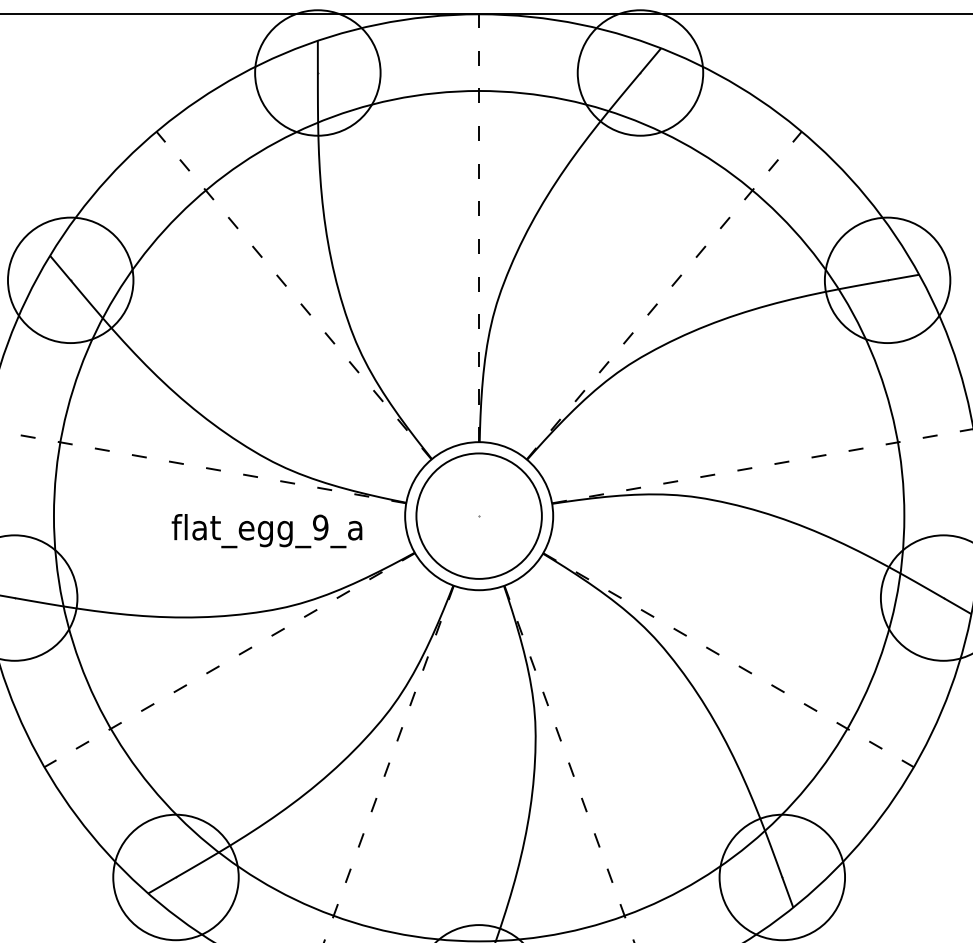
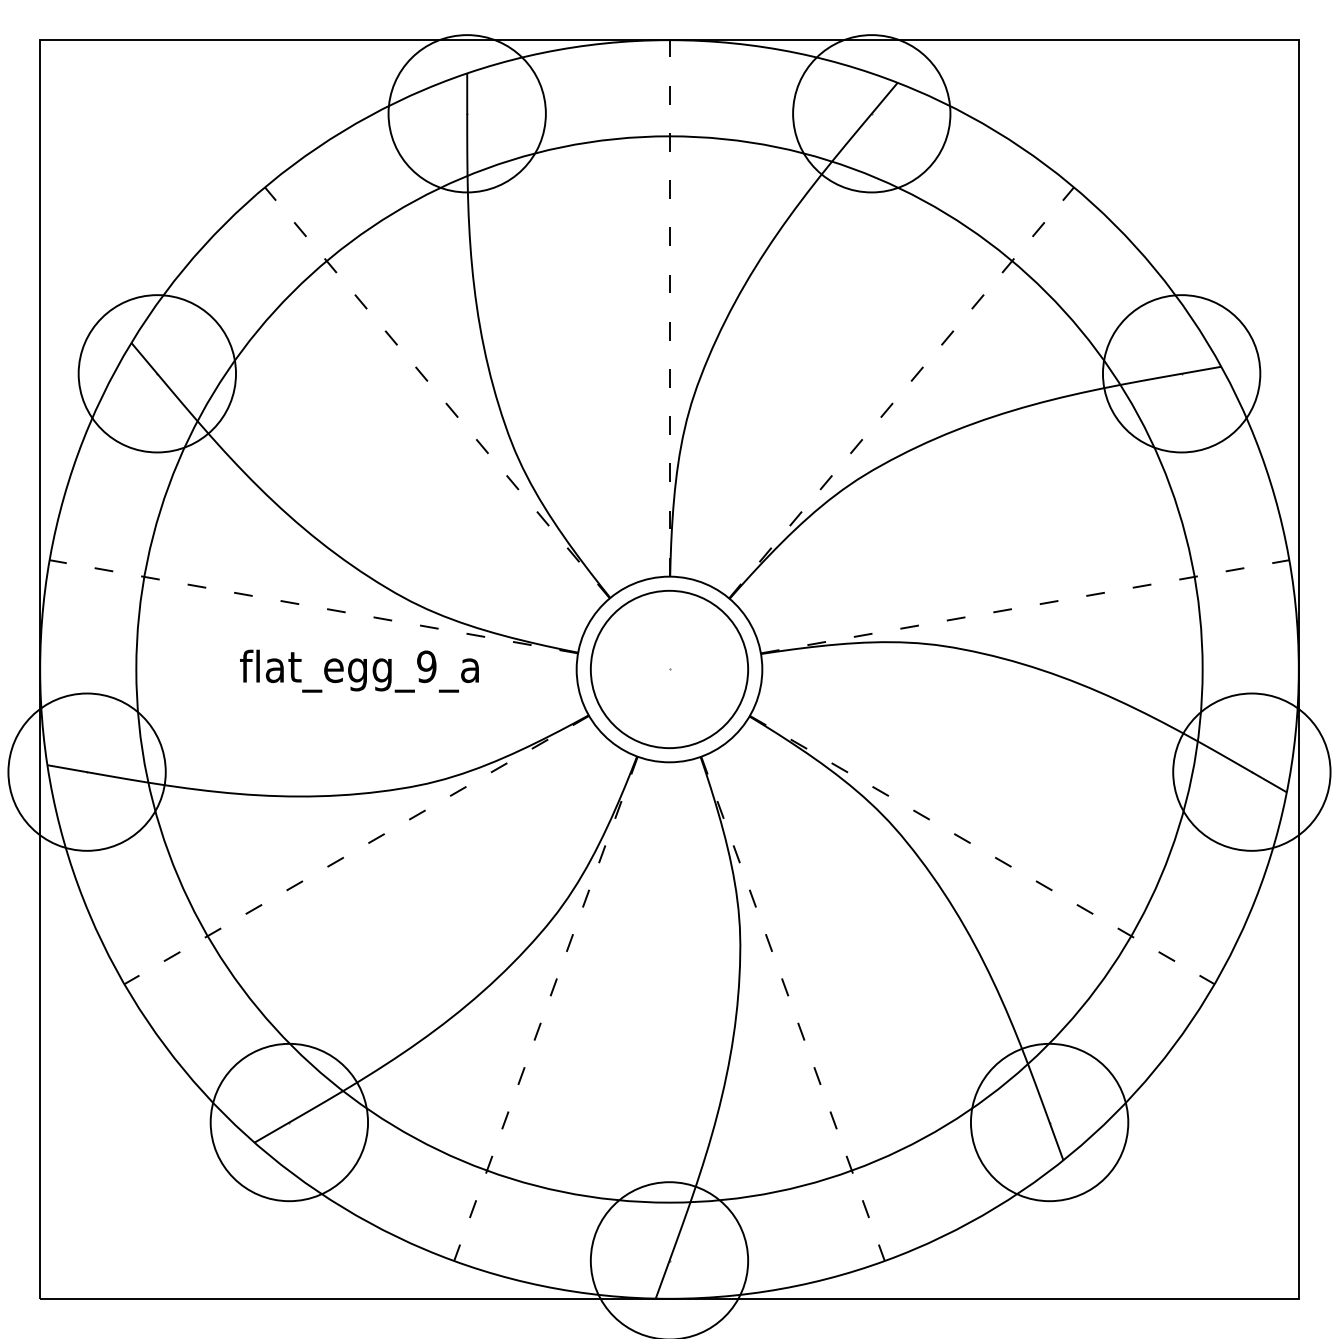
text: (267, 530) -> (359, 670), moved

